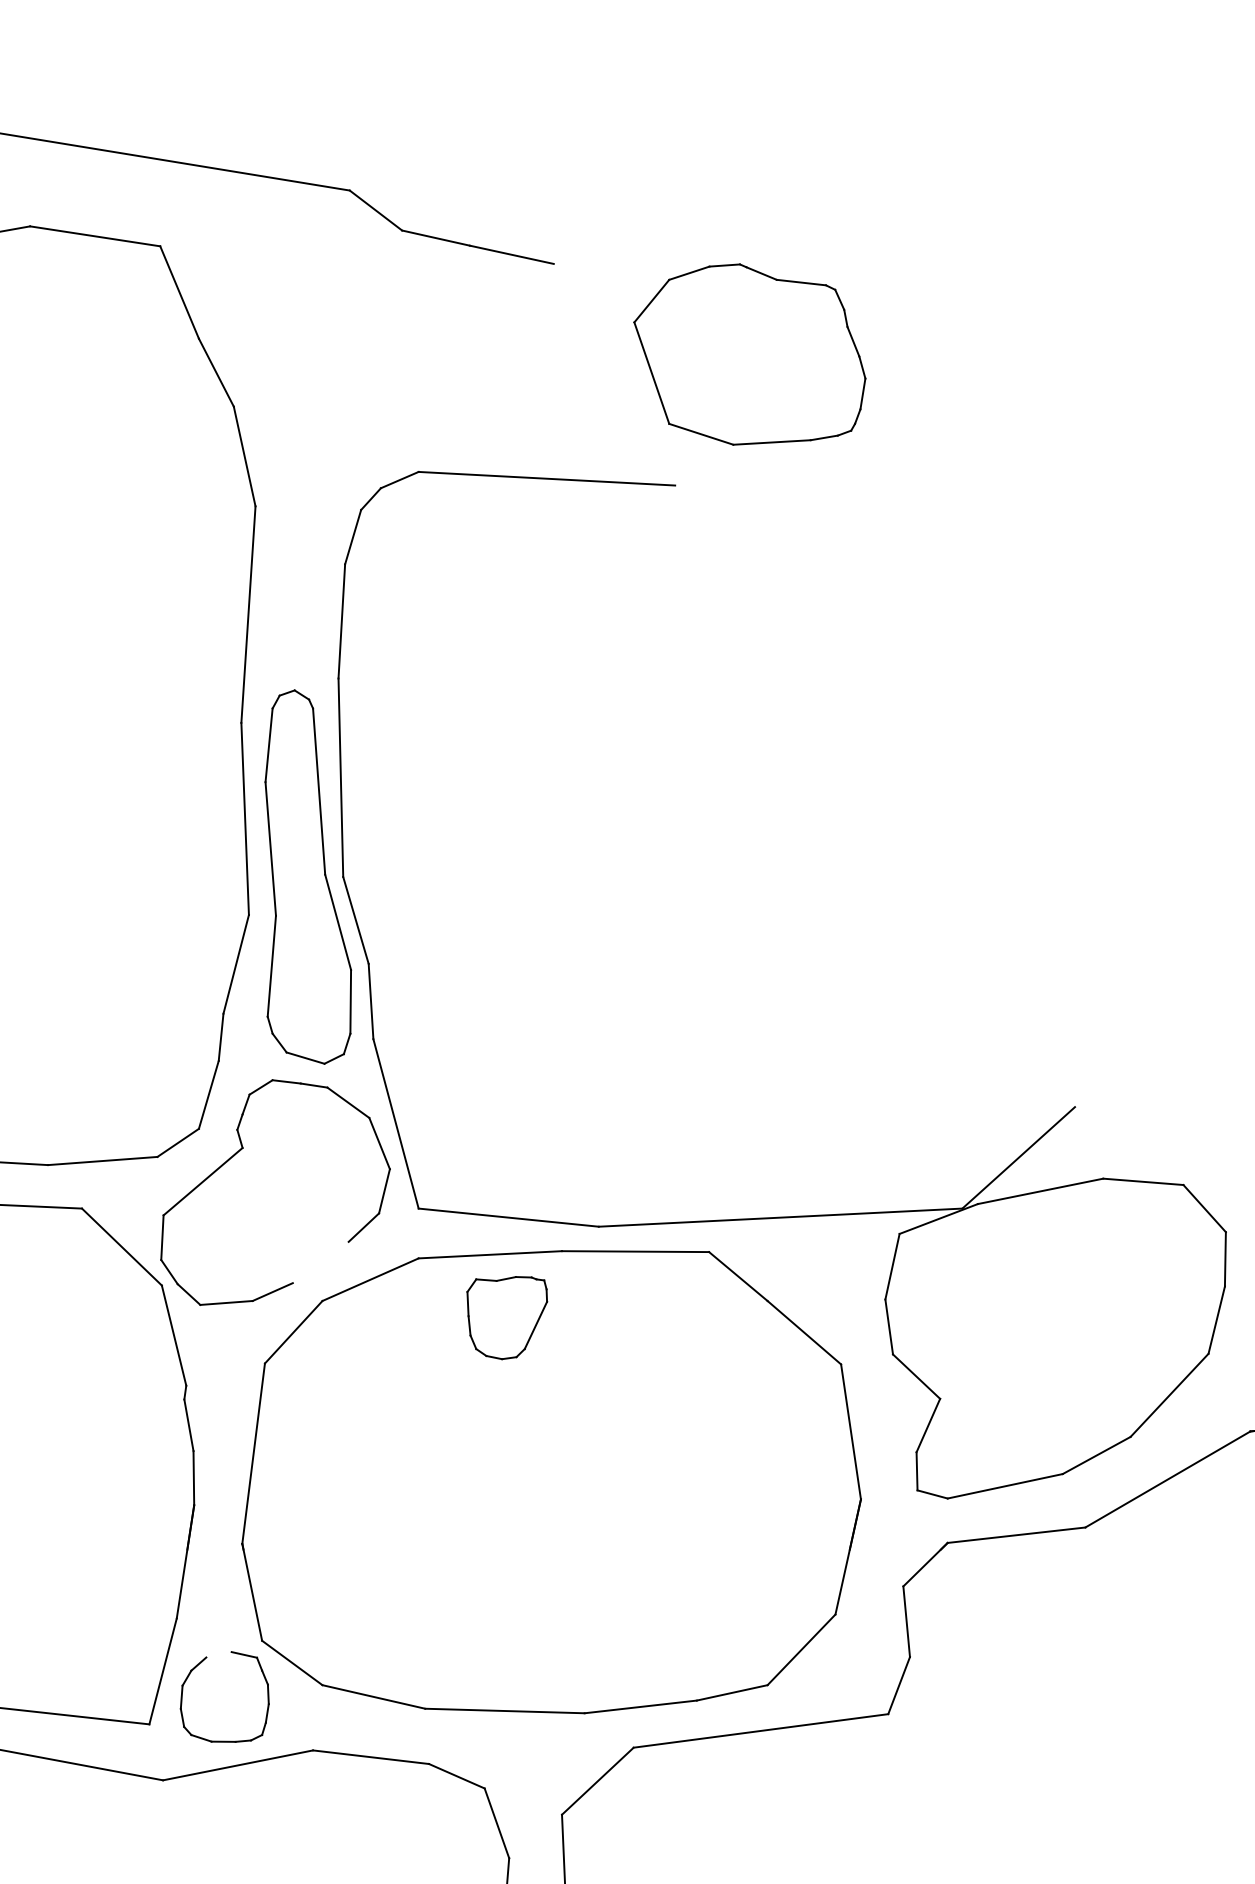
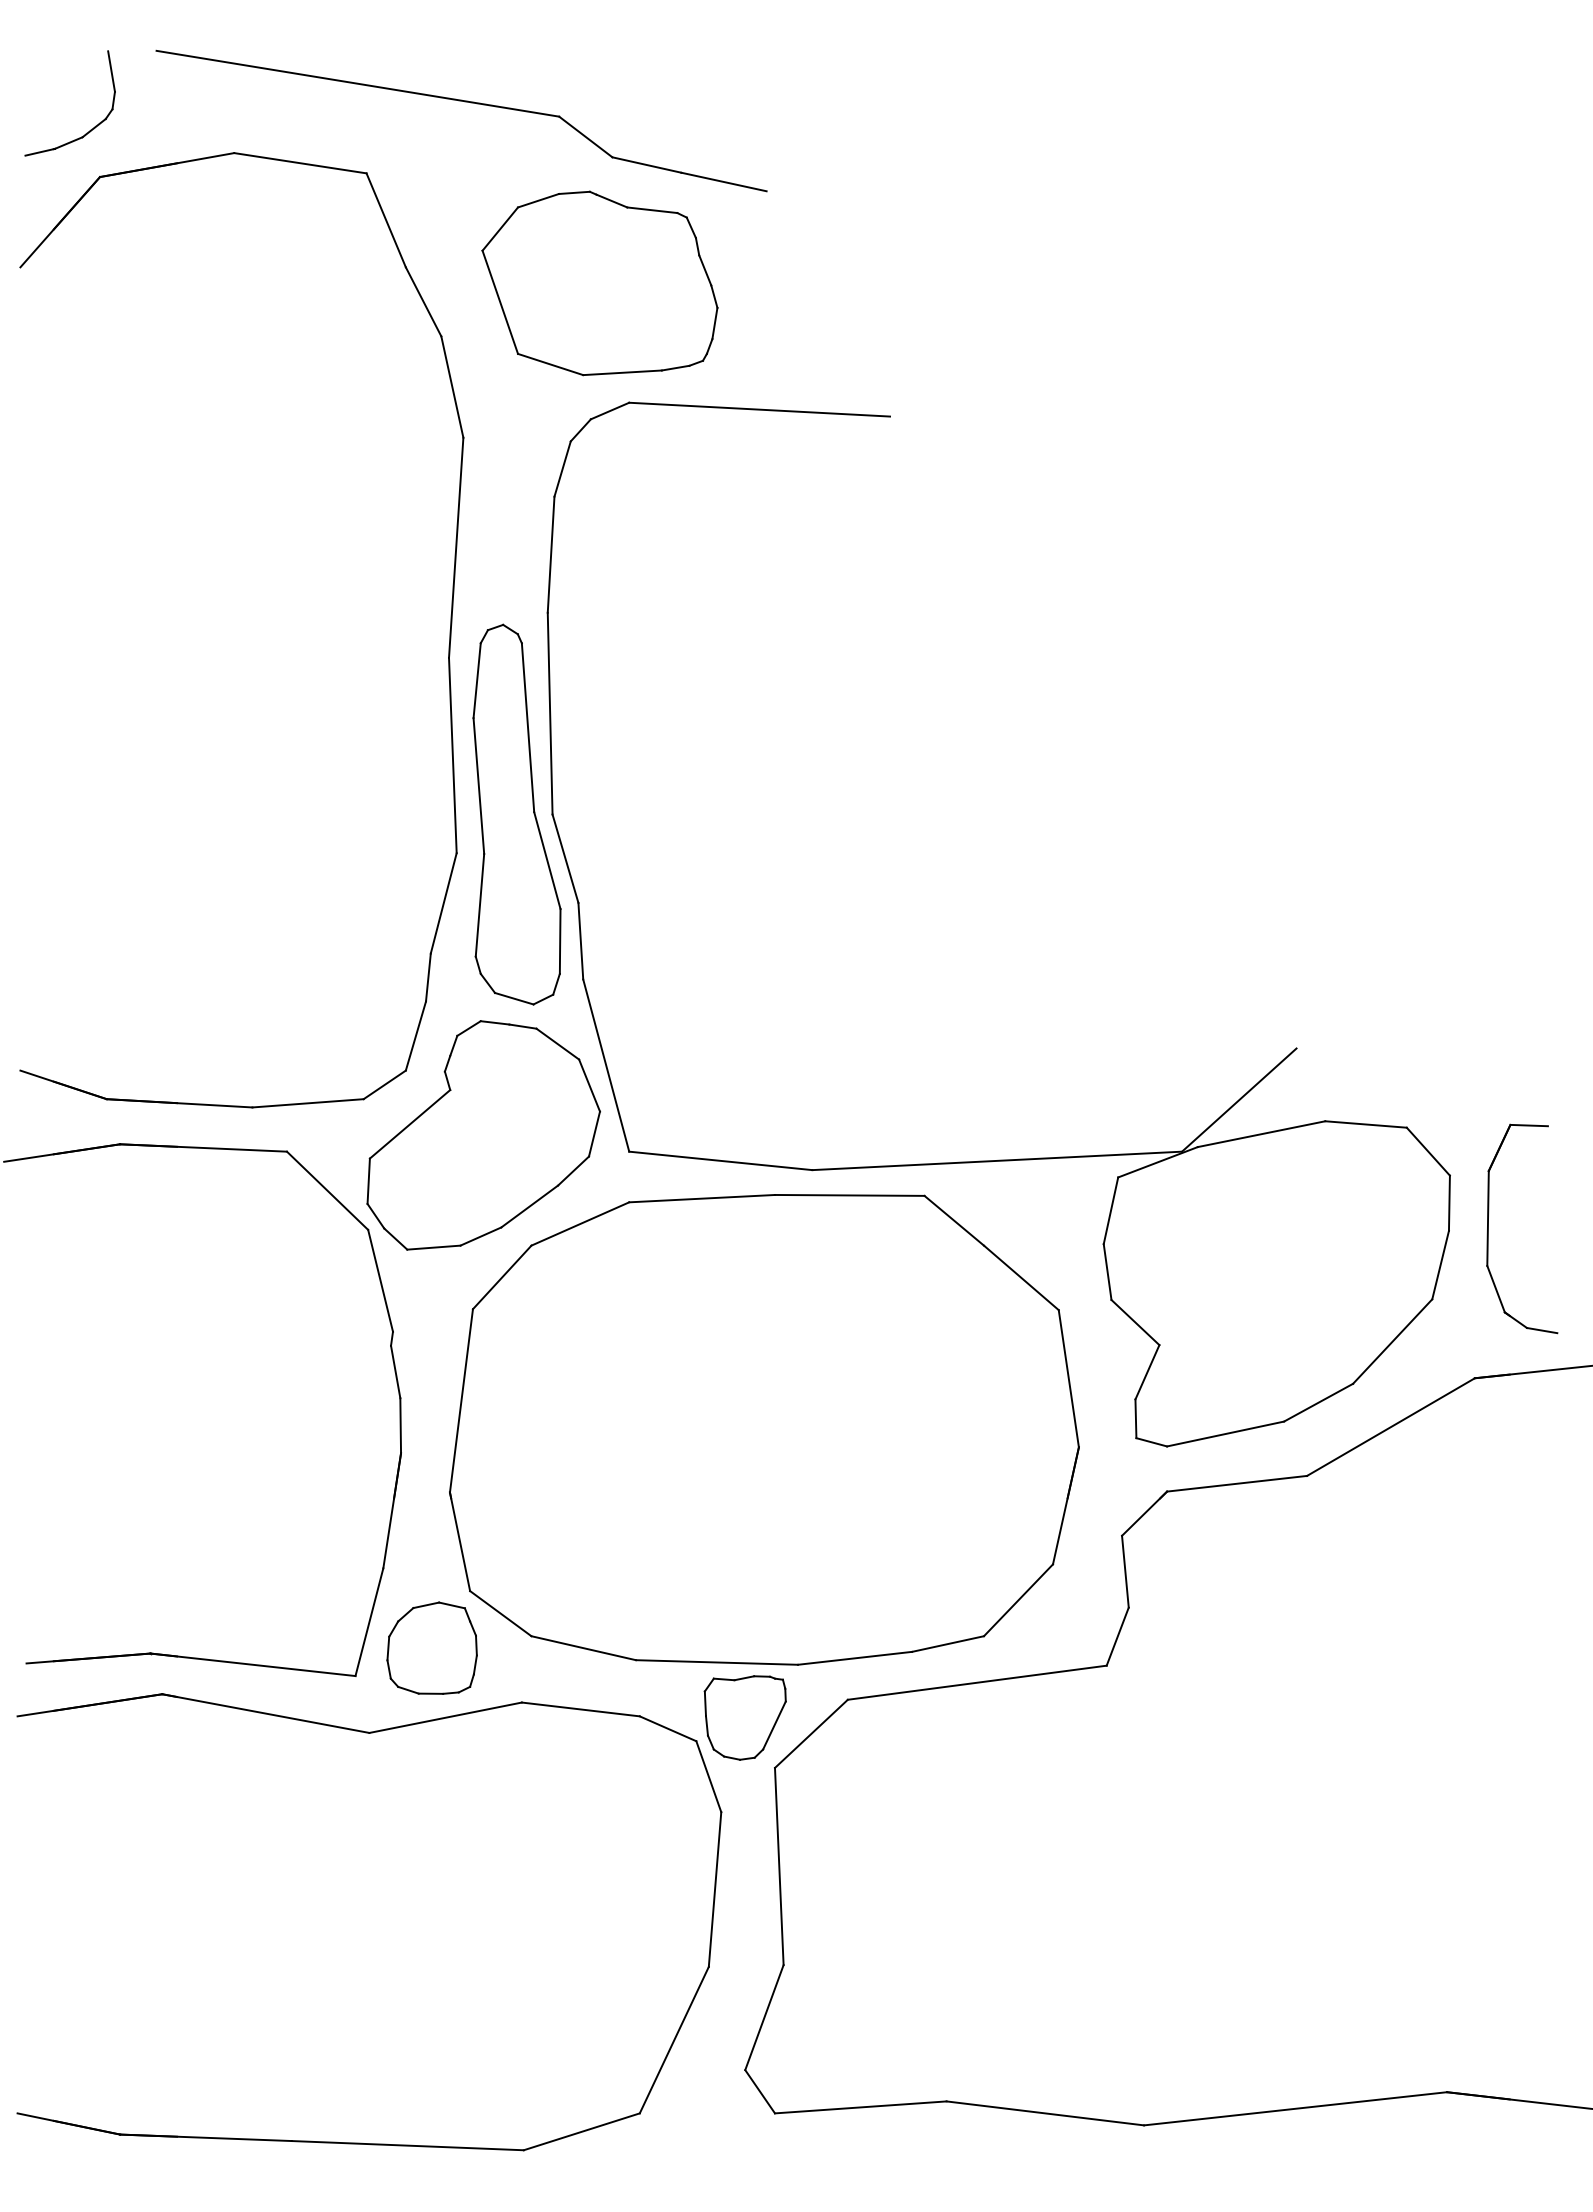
part: (749, 354) -> (599, 283), moved
line: (320, 1262) -> (529, 1206), added
part: (506, 1317) -> (744, 1717), moved
line: (219, 1654) -> (426, 1605), added

